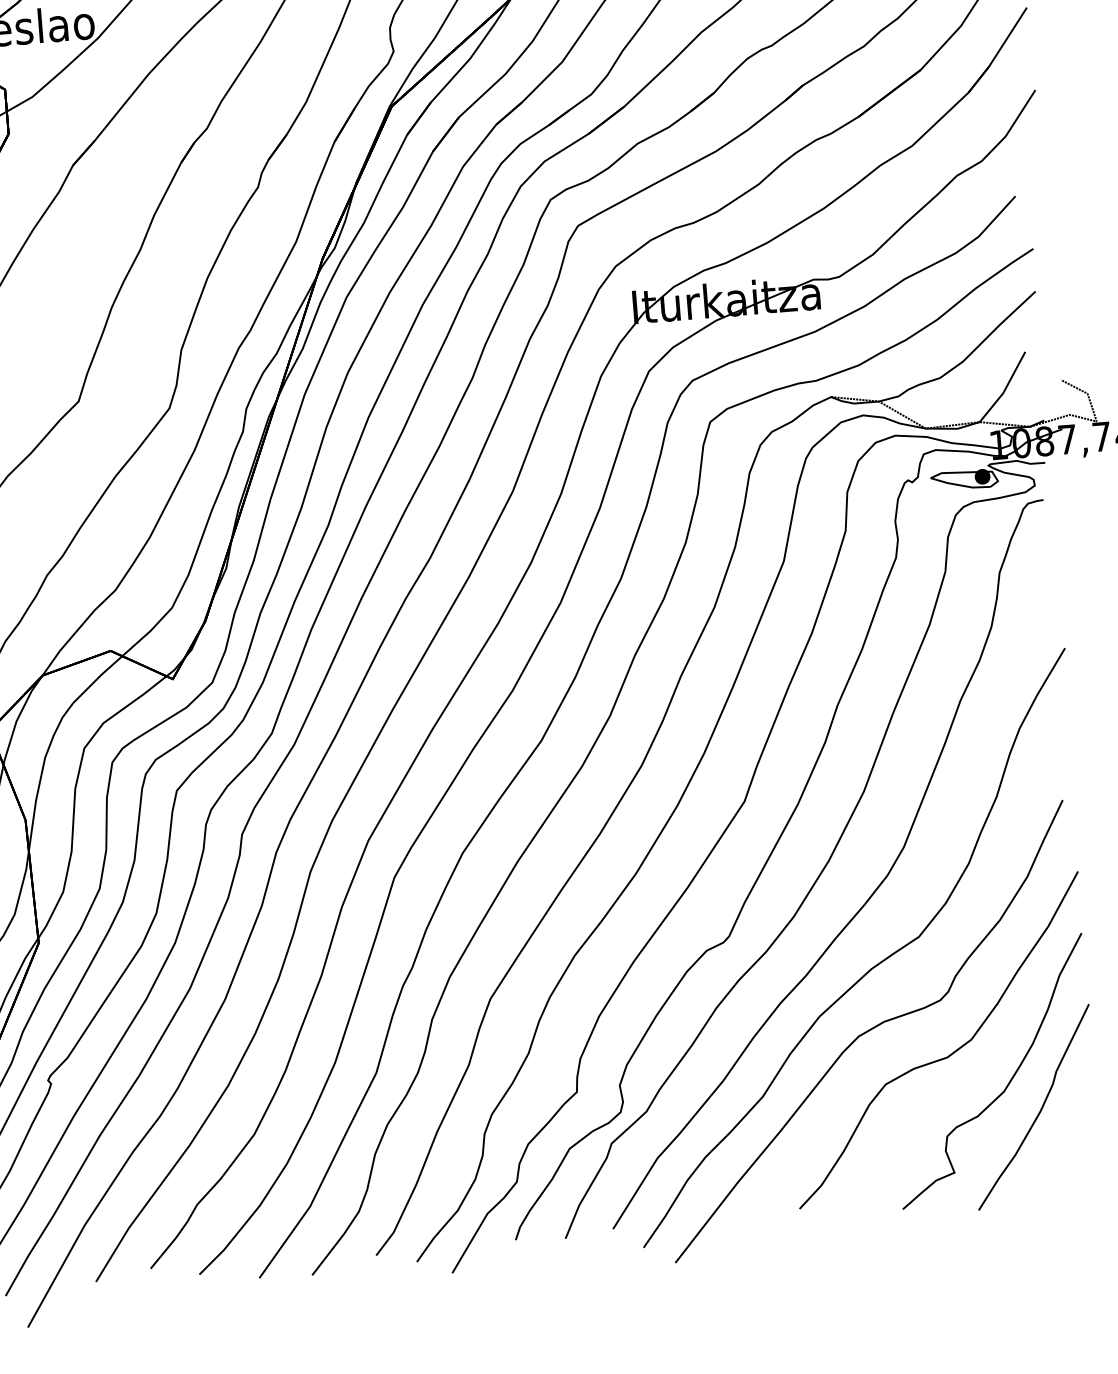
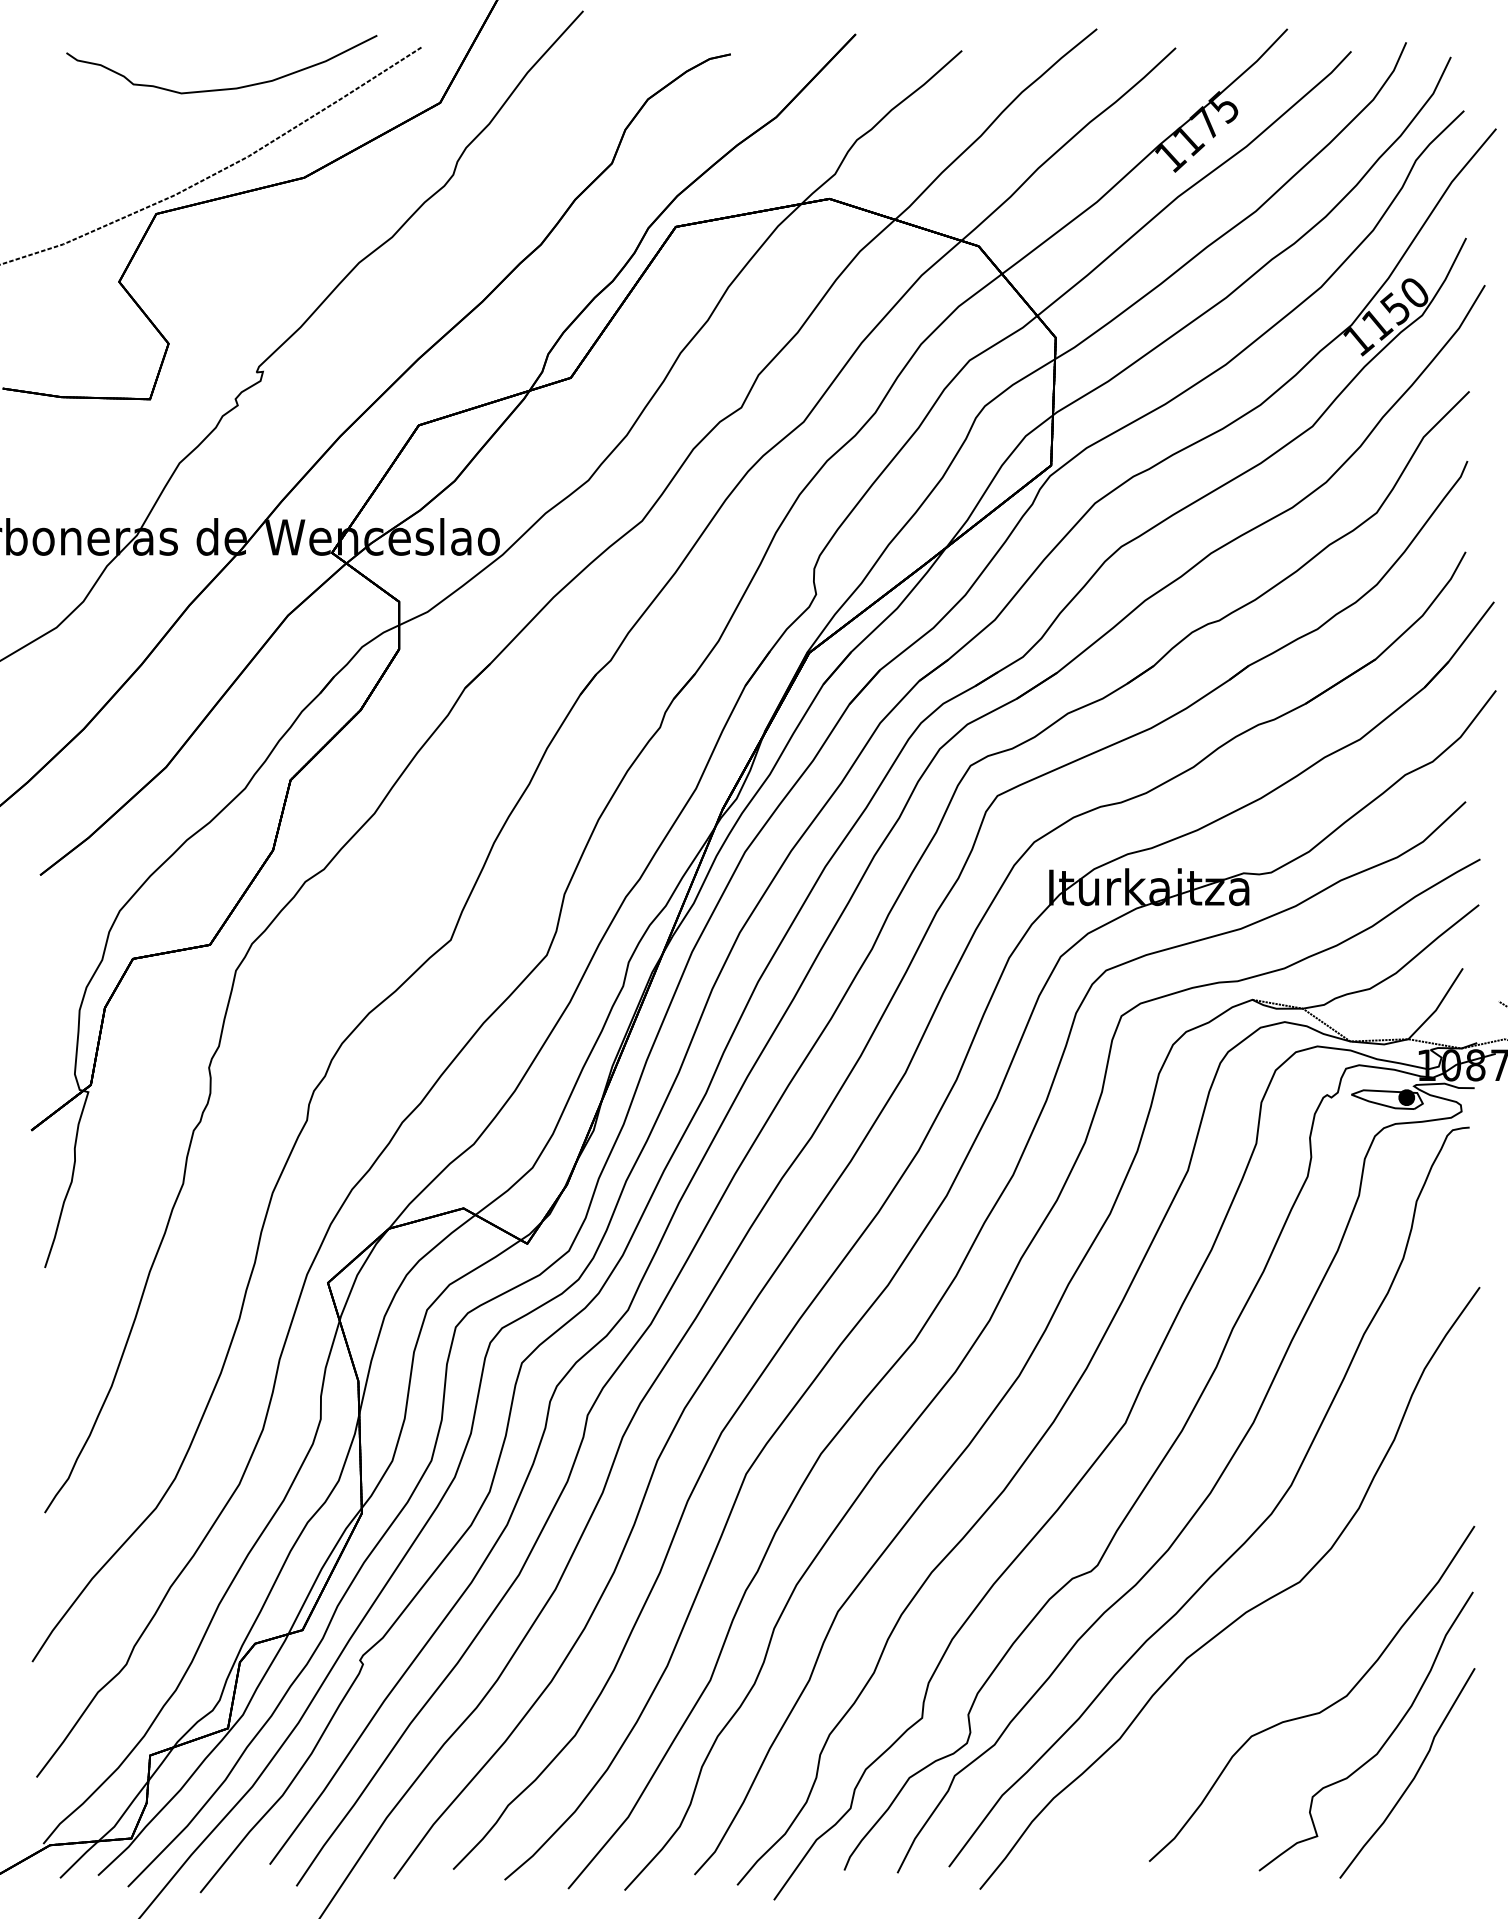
part: (869, 1031) -> (1238, 1678), removed

